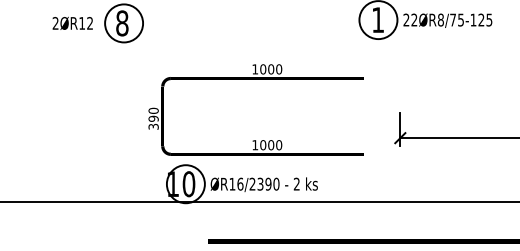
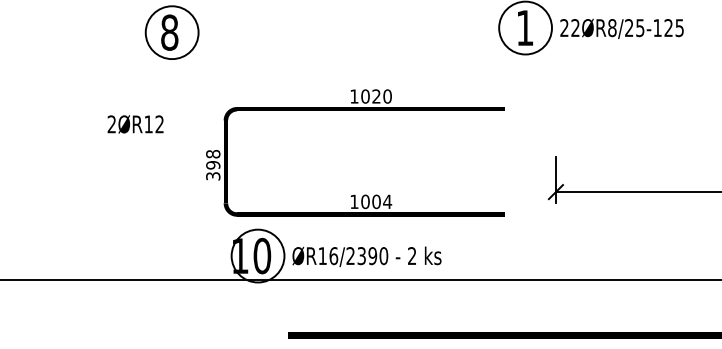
text: (452, 19) -> (628, 27), 22ØR8/75-125 -> 22ØR8/25-125
text: (72, 22) -> (135, 123), moved
text: (271, 69) -> (376, 96), 1000 -> 1020
text: (153, 110) -> (213, 153), 390 -> 398
text: (278, 145) -> (386, 202), 1000 -> 1004

